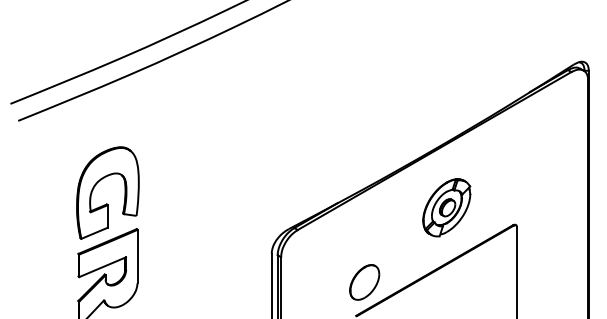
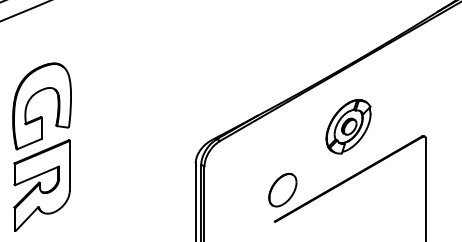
part: (446, 207) -> (348, 126), moved

